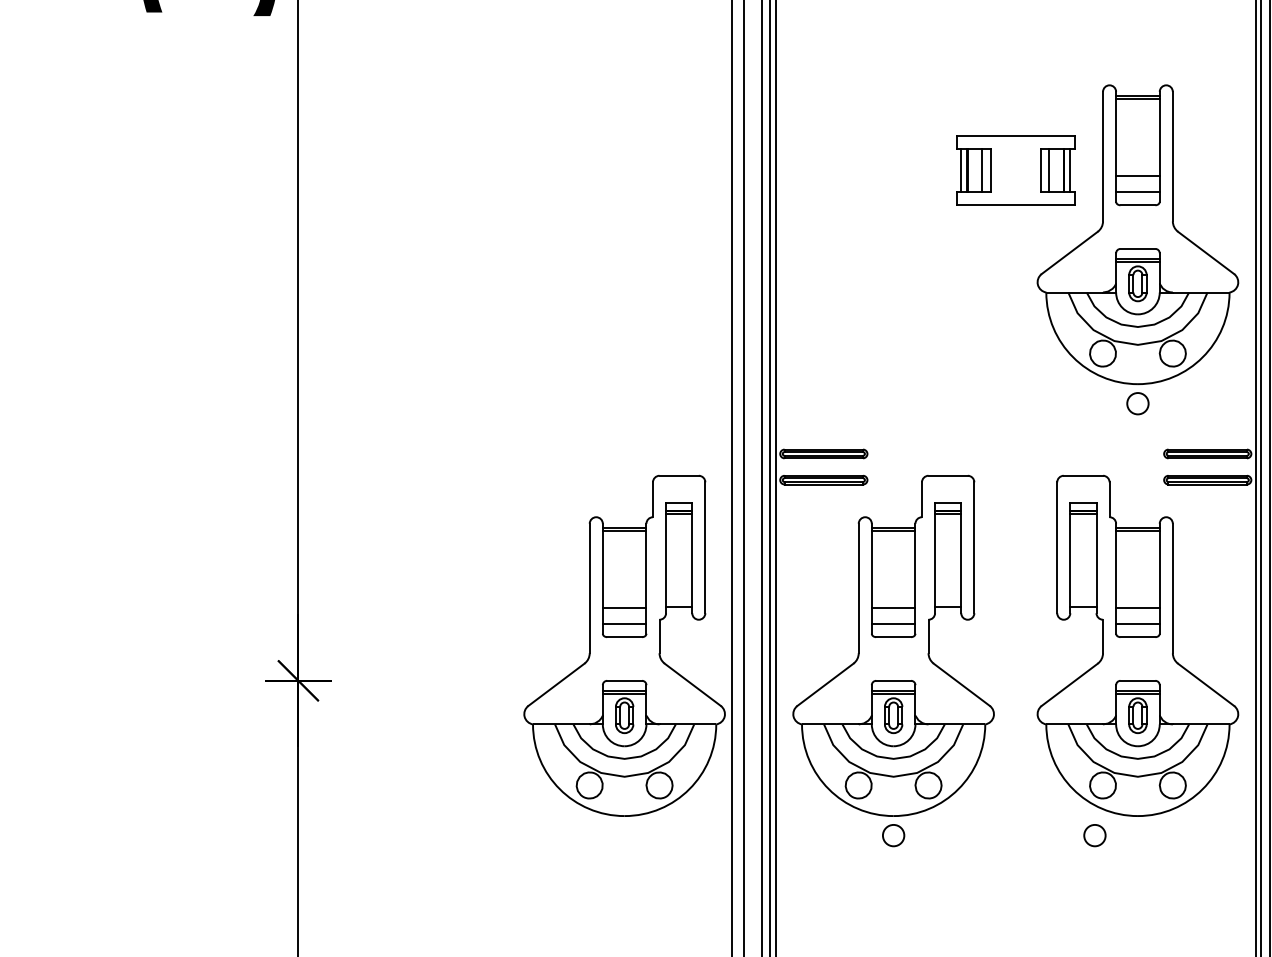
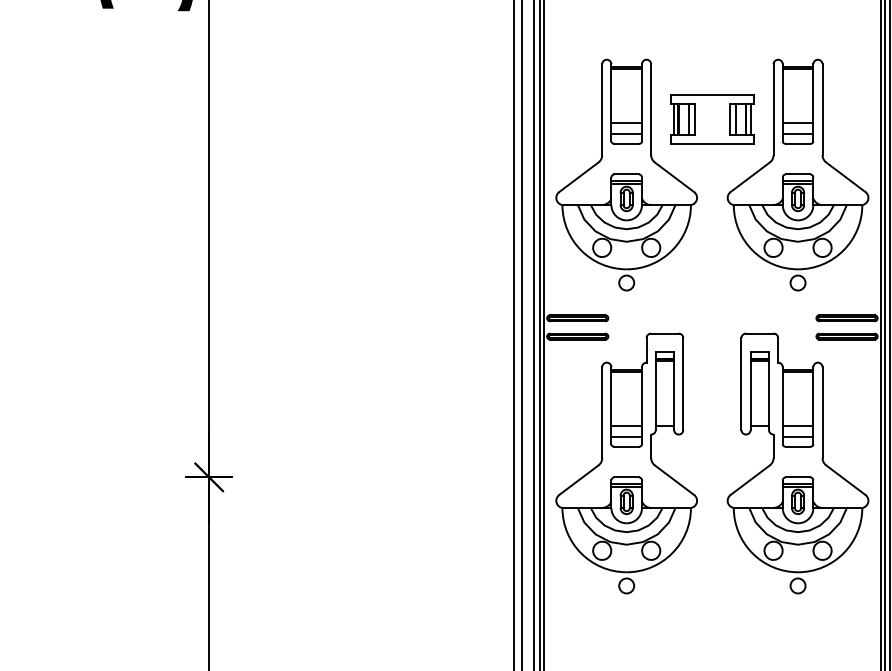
part: (893, 249) -> (626, 174), added
part: (624, 645) -> (437, 452), removed
circle: (1094, 835) -> (797, 585), moved

